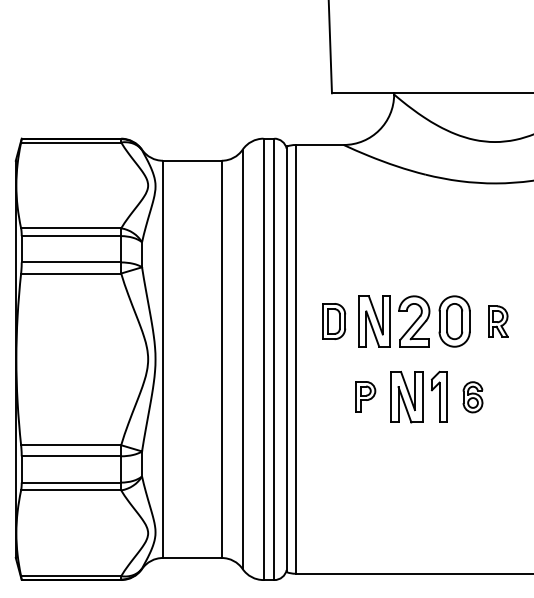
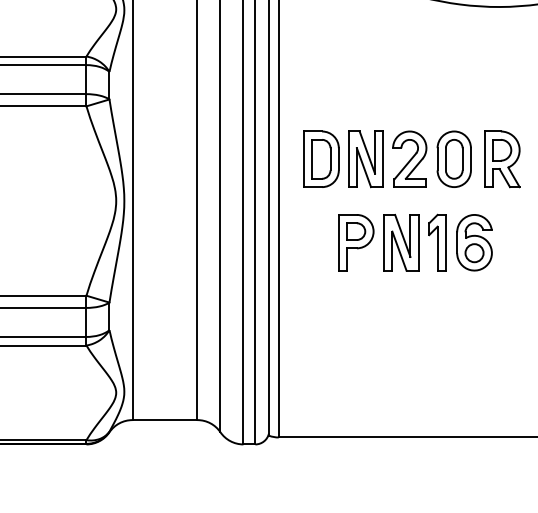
part: (333, 321) -> (320, 159), size x1.43
part: (497, 321) -> (501, 159), size x1.67
part: (365, 396) -> (355, 241), size x1.67
part: (472, 397) -> (473, 243), size x1.67

